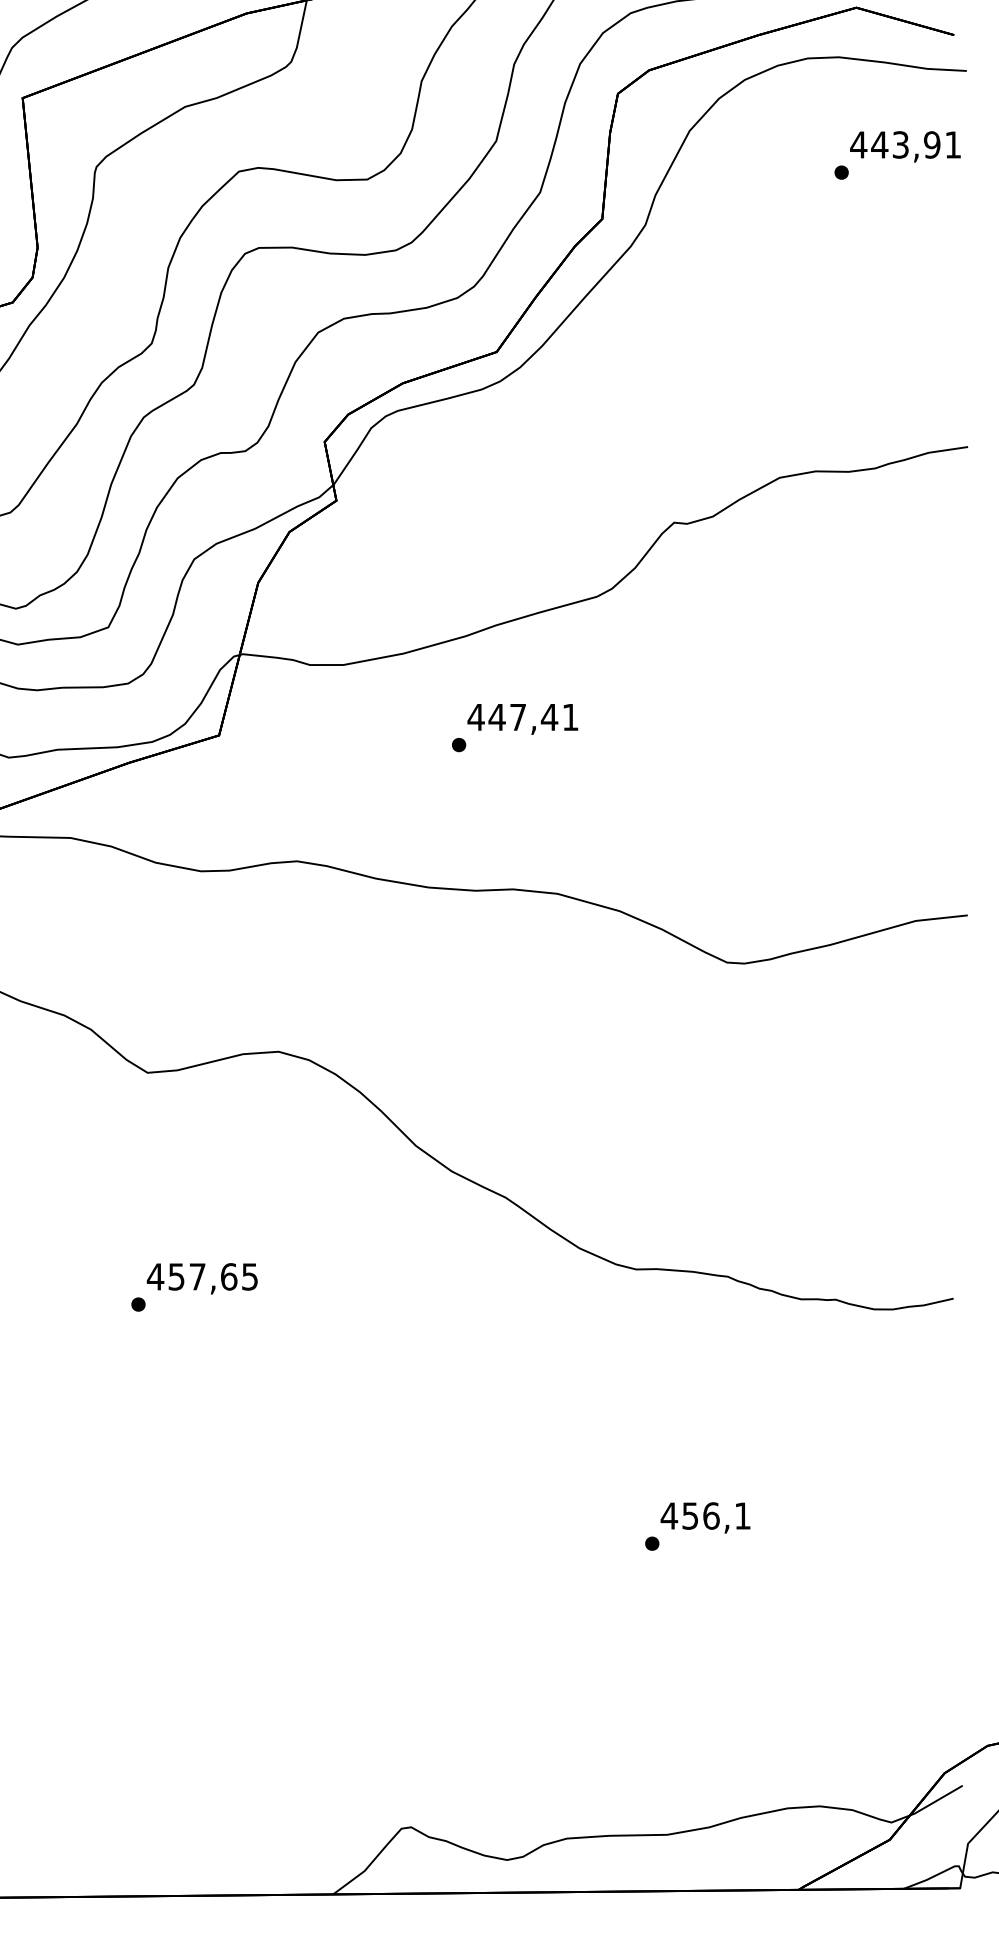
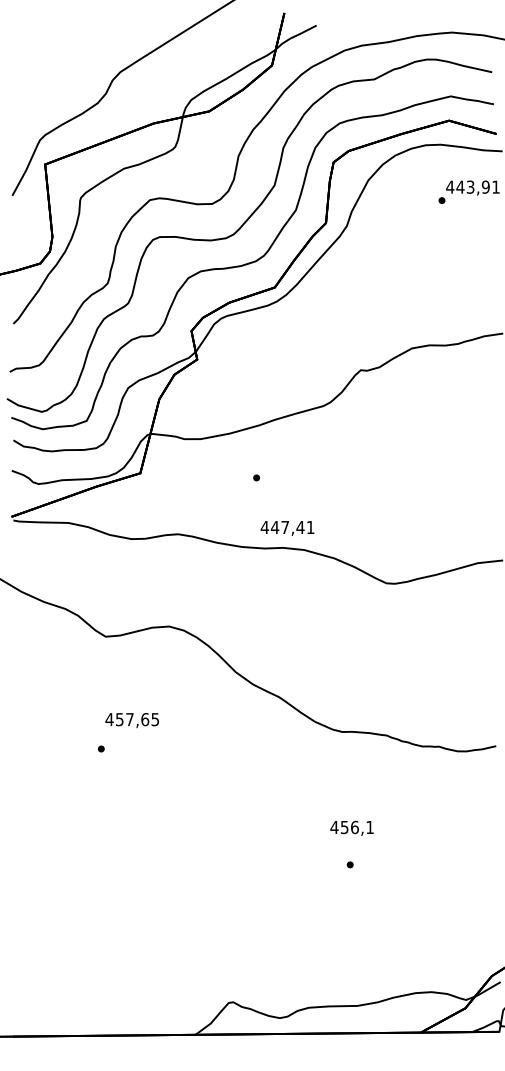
text: (522, 719) -> (287, 528), moved
text: (200, 1278) -> (131, 720), moved
text: (704, 1516) -> (351, 827), moved

